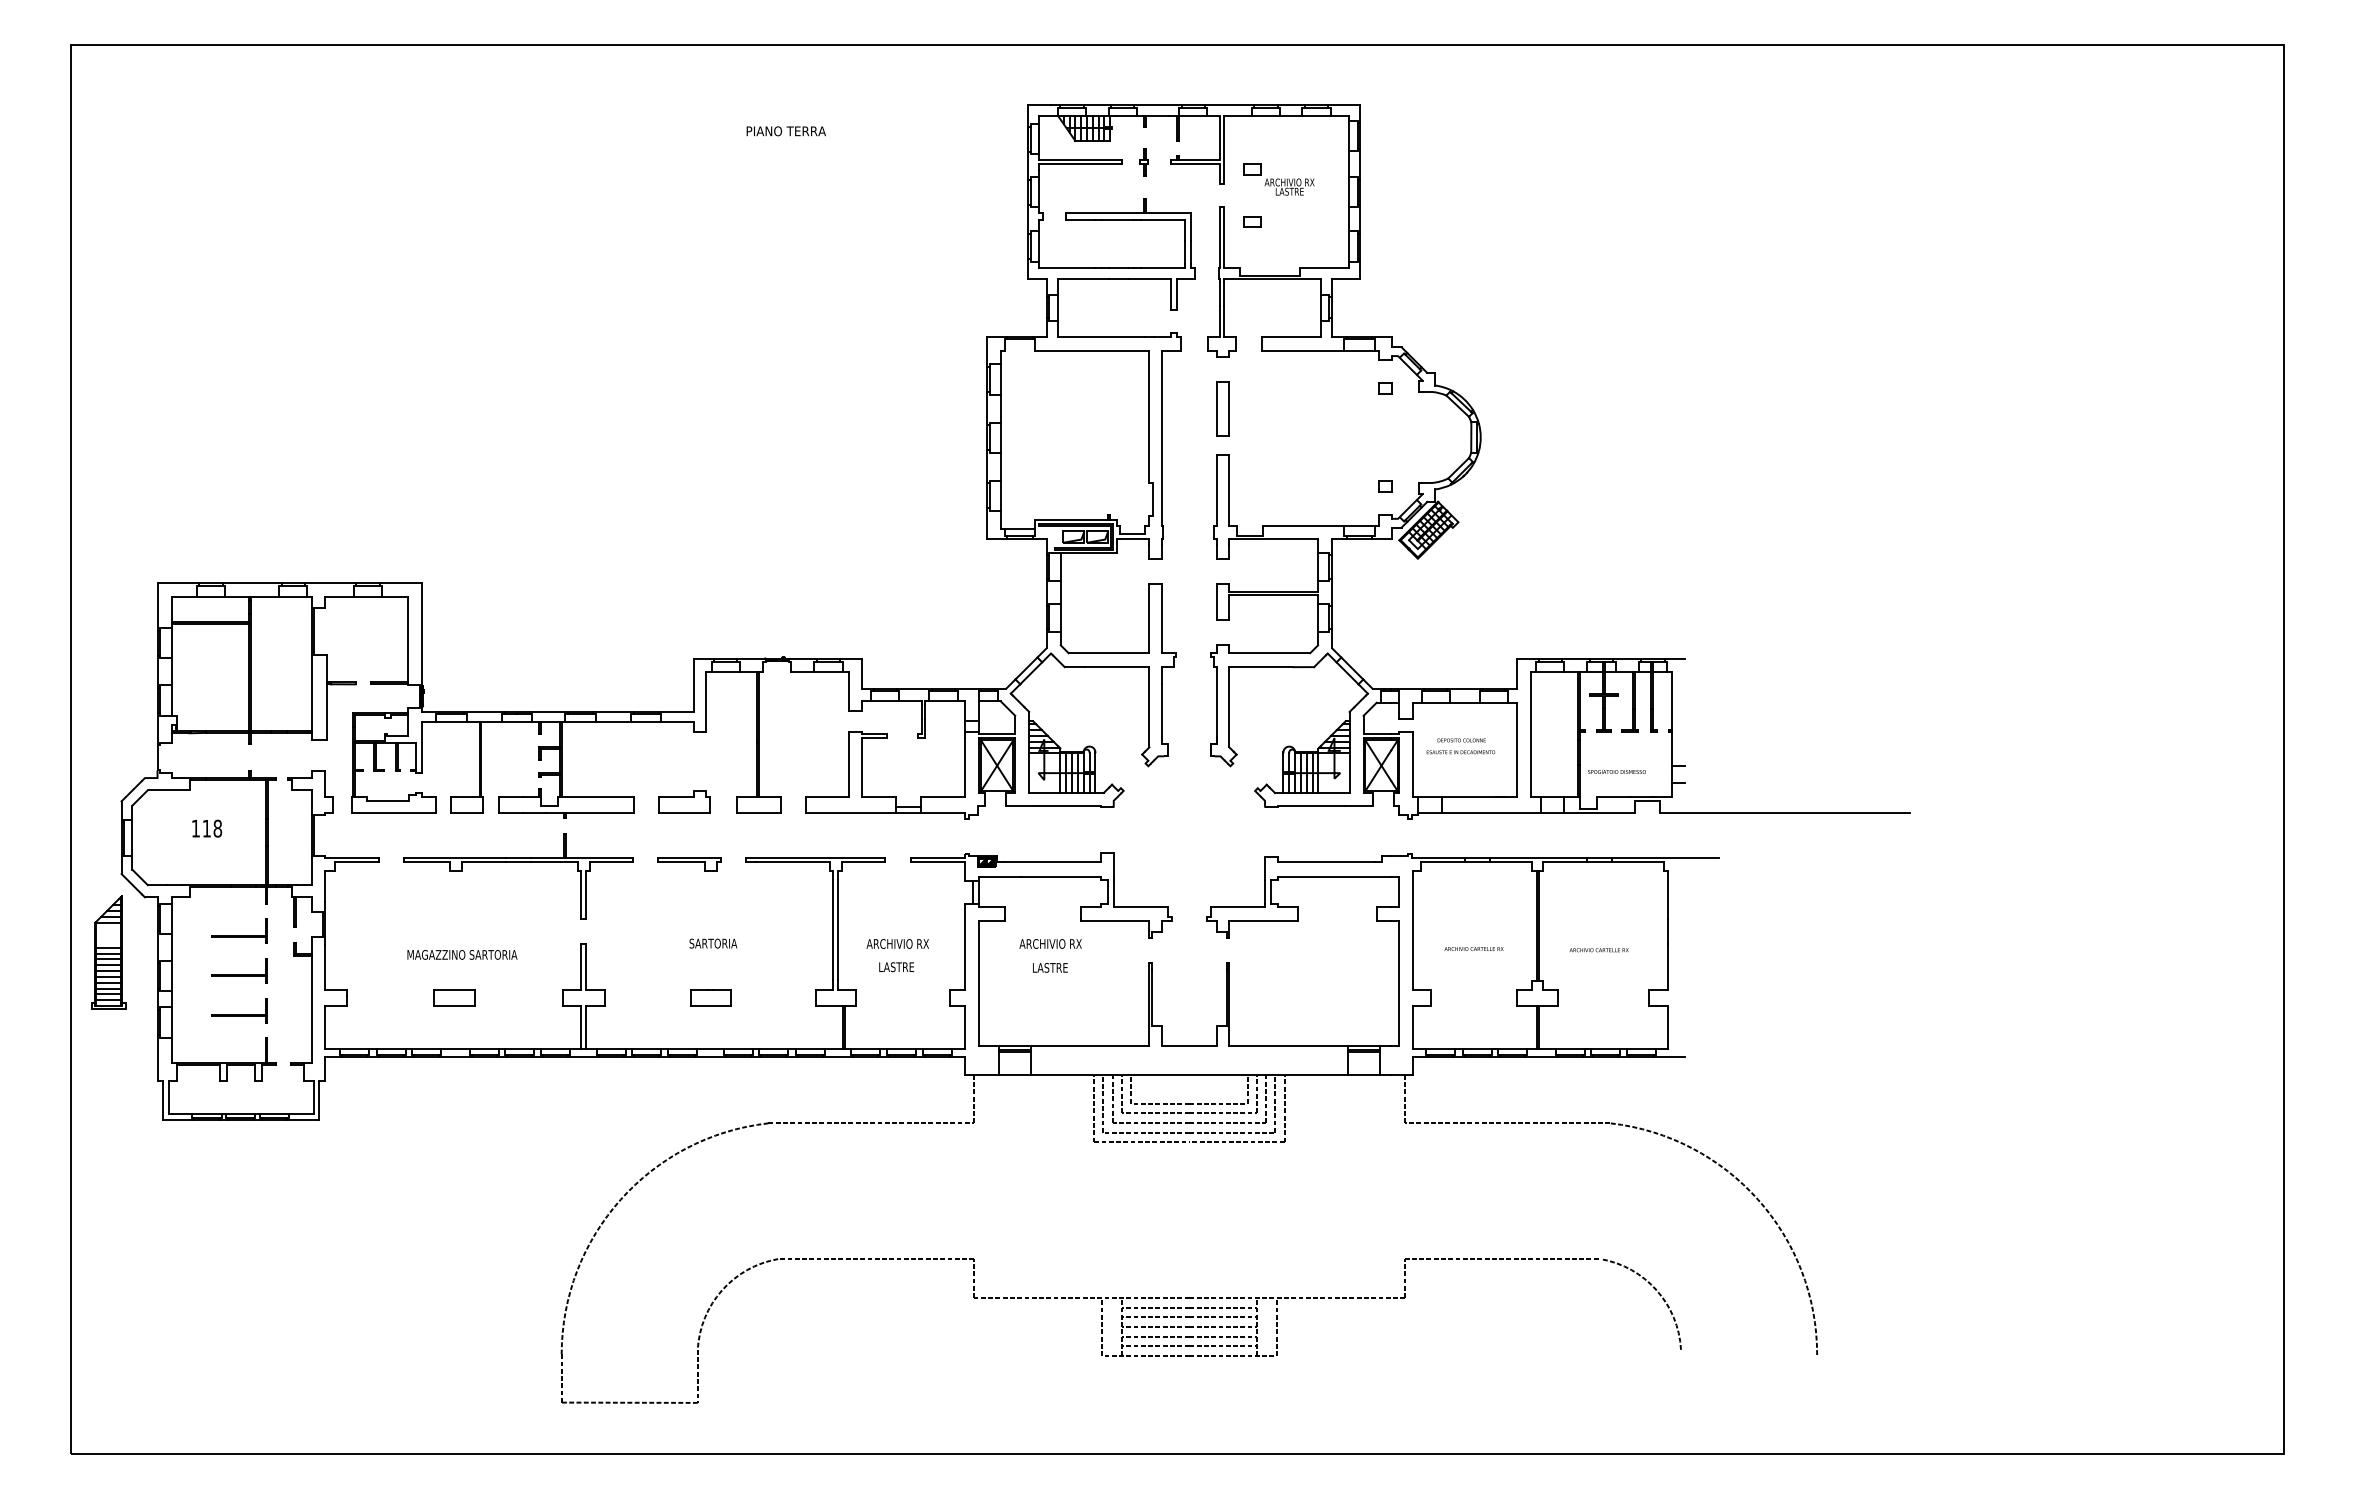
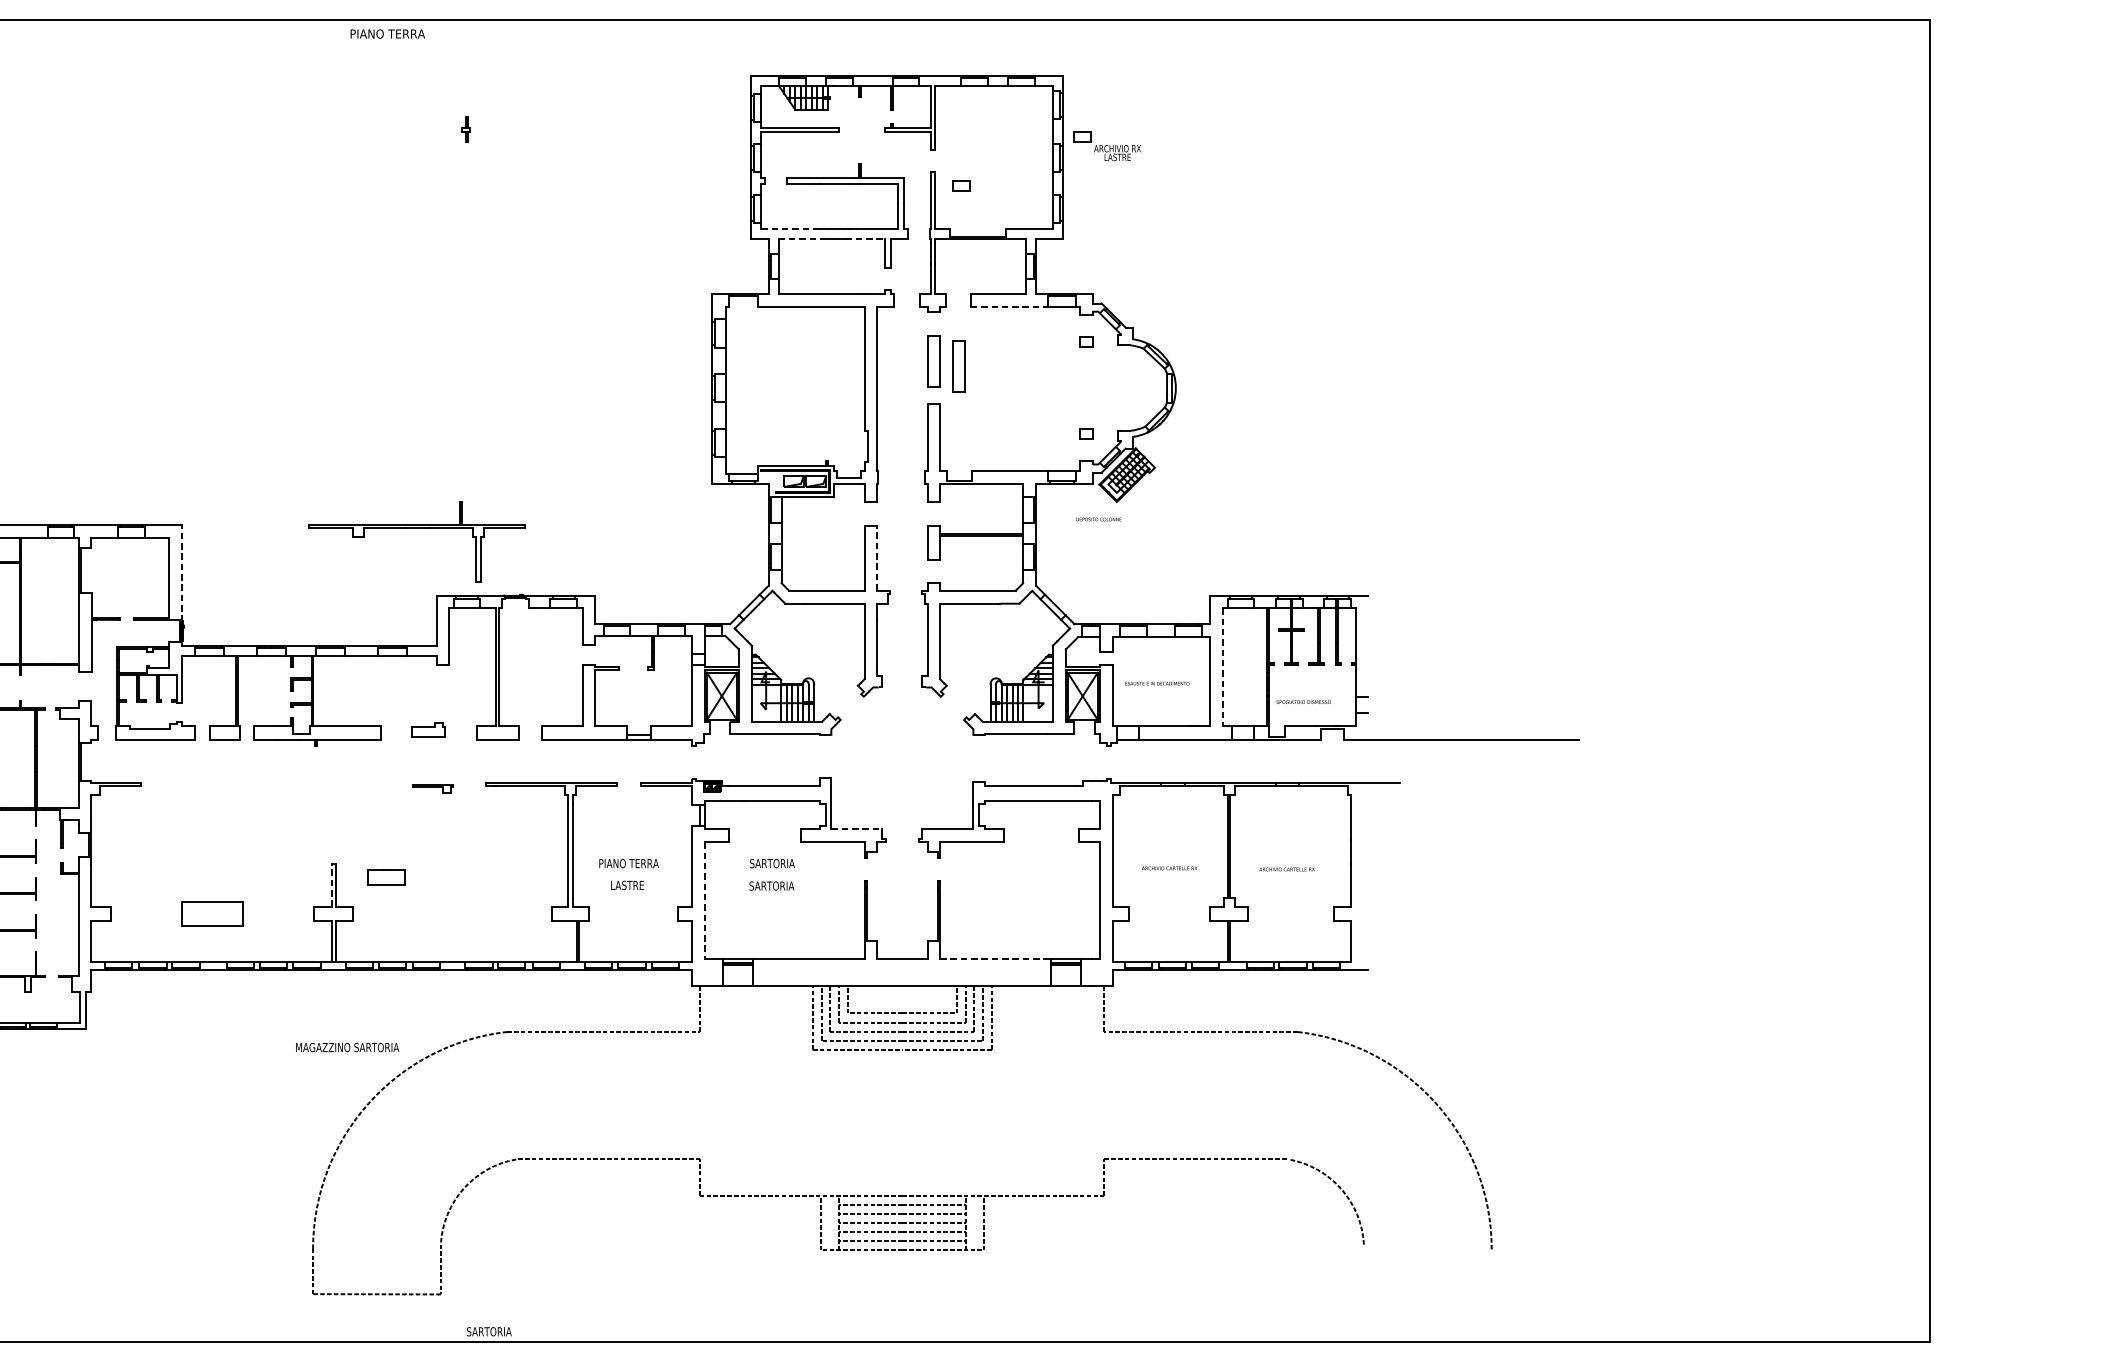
text: (785, 131) -> (387, 34), moved
part: (1143, 162) -> (465, 129), moved
part: (1278, 179) -> (1107, 145), moved
line: (1066, 267) -> (786, 228), solid -> dashed
line: (1083, 278) -> (802, 238), solid -> dashed
line: (1150, 278) -> (865, 238), solid -> dashed
line: (1303, 350) -> (1009, 306), solid -> dashed
part: (1249, 413) -> (958, 365), added
line: (1161, 618) -> (876, 558), solid -> dashed
line: (422, 634) -> (182, 573), solid -> dashed
line: (1531, 734) -> (1223, 666), solid -> dashed
text: (1461, 740) -> (1098, 519), moved
part: (684, 801) -> (428, 729), size x0.7
part: (518, 862) -> (417, 528), moved
part: (689, 864) -> (433, 788), size x0.7
line: (1141, 907) -> (857, 829), solid -> dashed
text: (713, 943) -> (489, 1331), moved
text: (897, 943) -> (628, 863), ARCHIVIO RX -> PIANO TERRA
text: (1050, 943) -> (771, 863), ARCHIVIO RX -> SARTORIA
text: (462, 954) -> (347, 1047), moved
line: (581, 967) -> (331, 885), solid -> dashed
text: (1050, 967) -> (771, 885), LASTRE -> SARTORIA
line: (979, 983) -> (705, 900), solid -> dashed
part: (454, 997) -> (212, 913), size x1.6
part: (710, 997) -> (386, 877), moved
line: (1289, 1045) -> (996, 958), solid -> dashed

